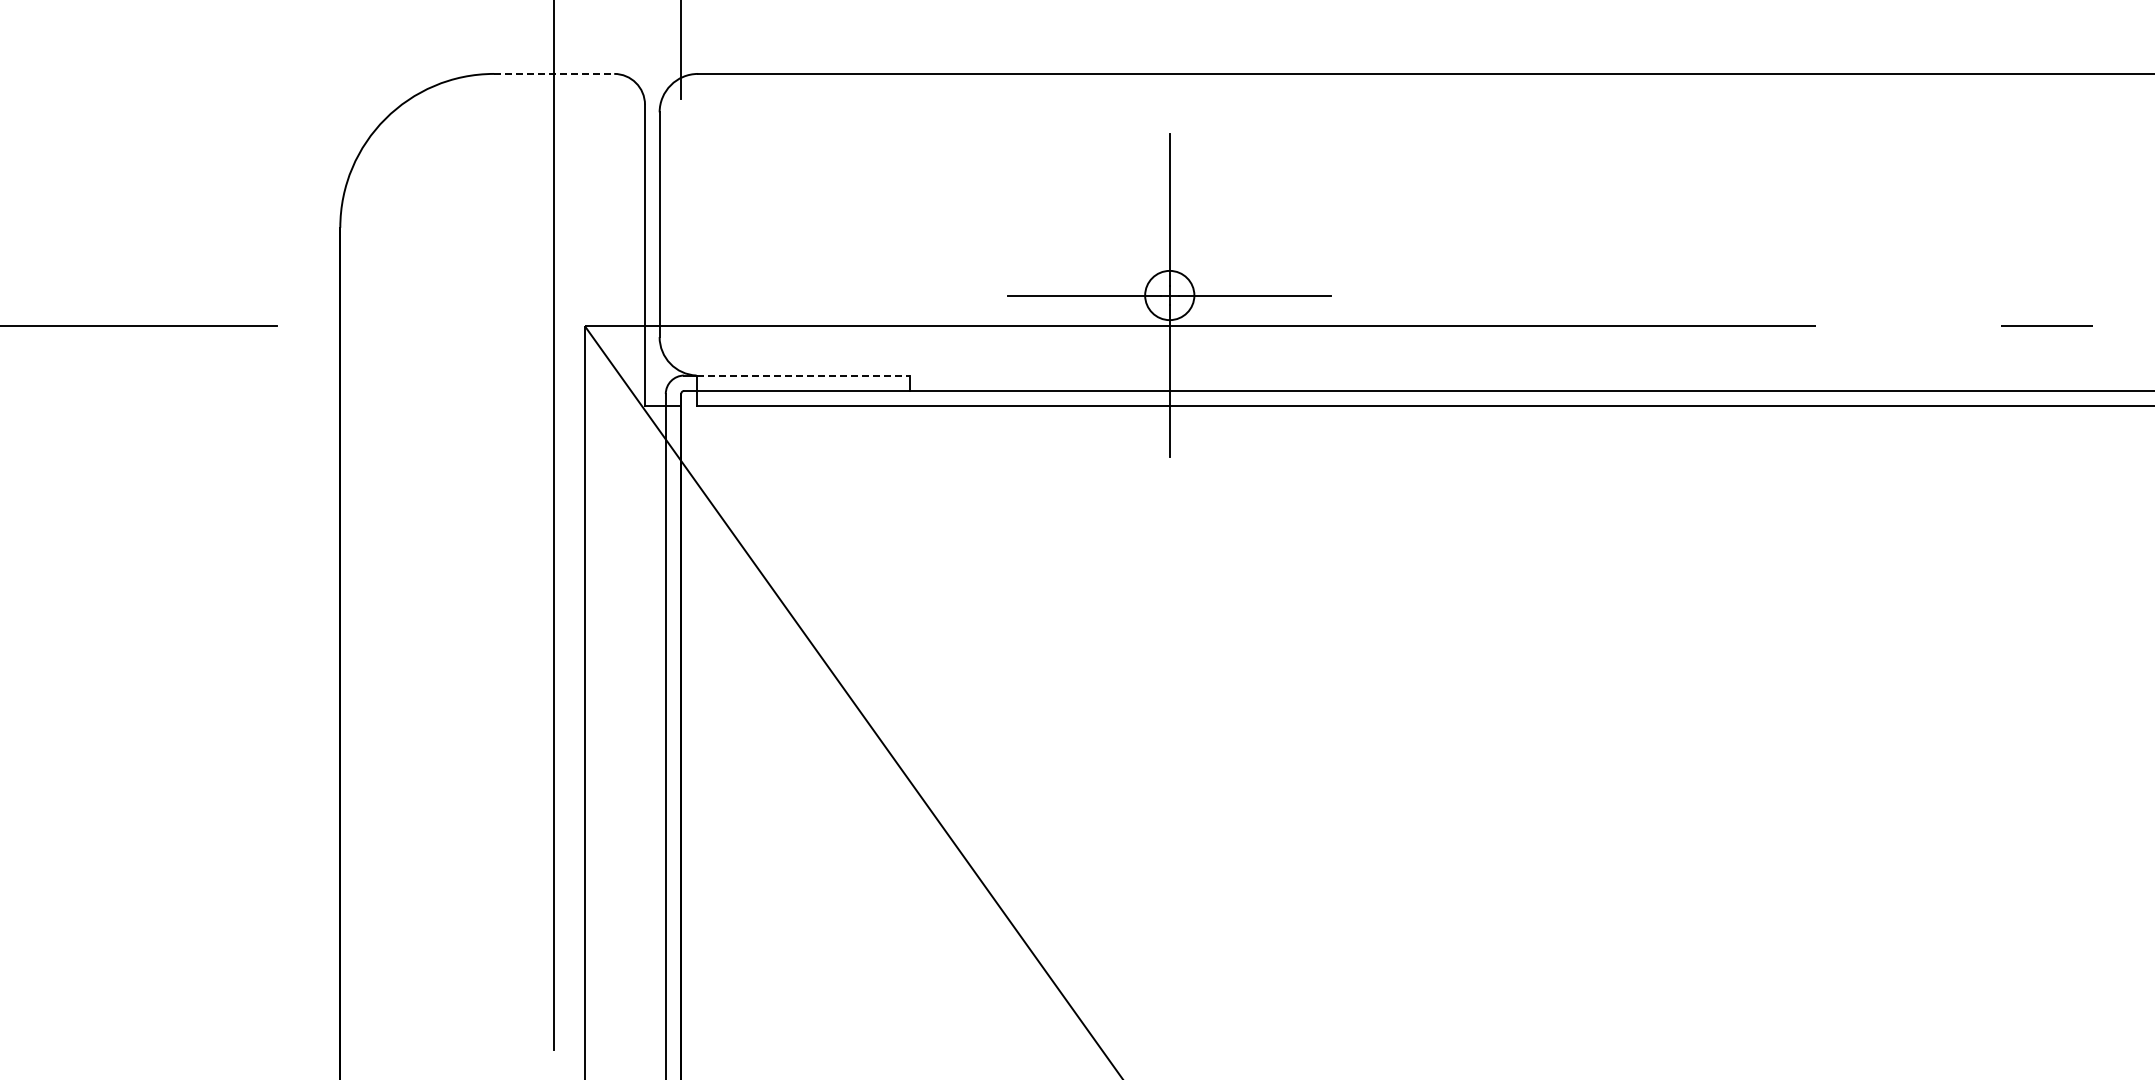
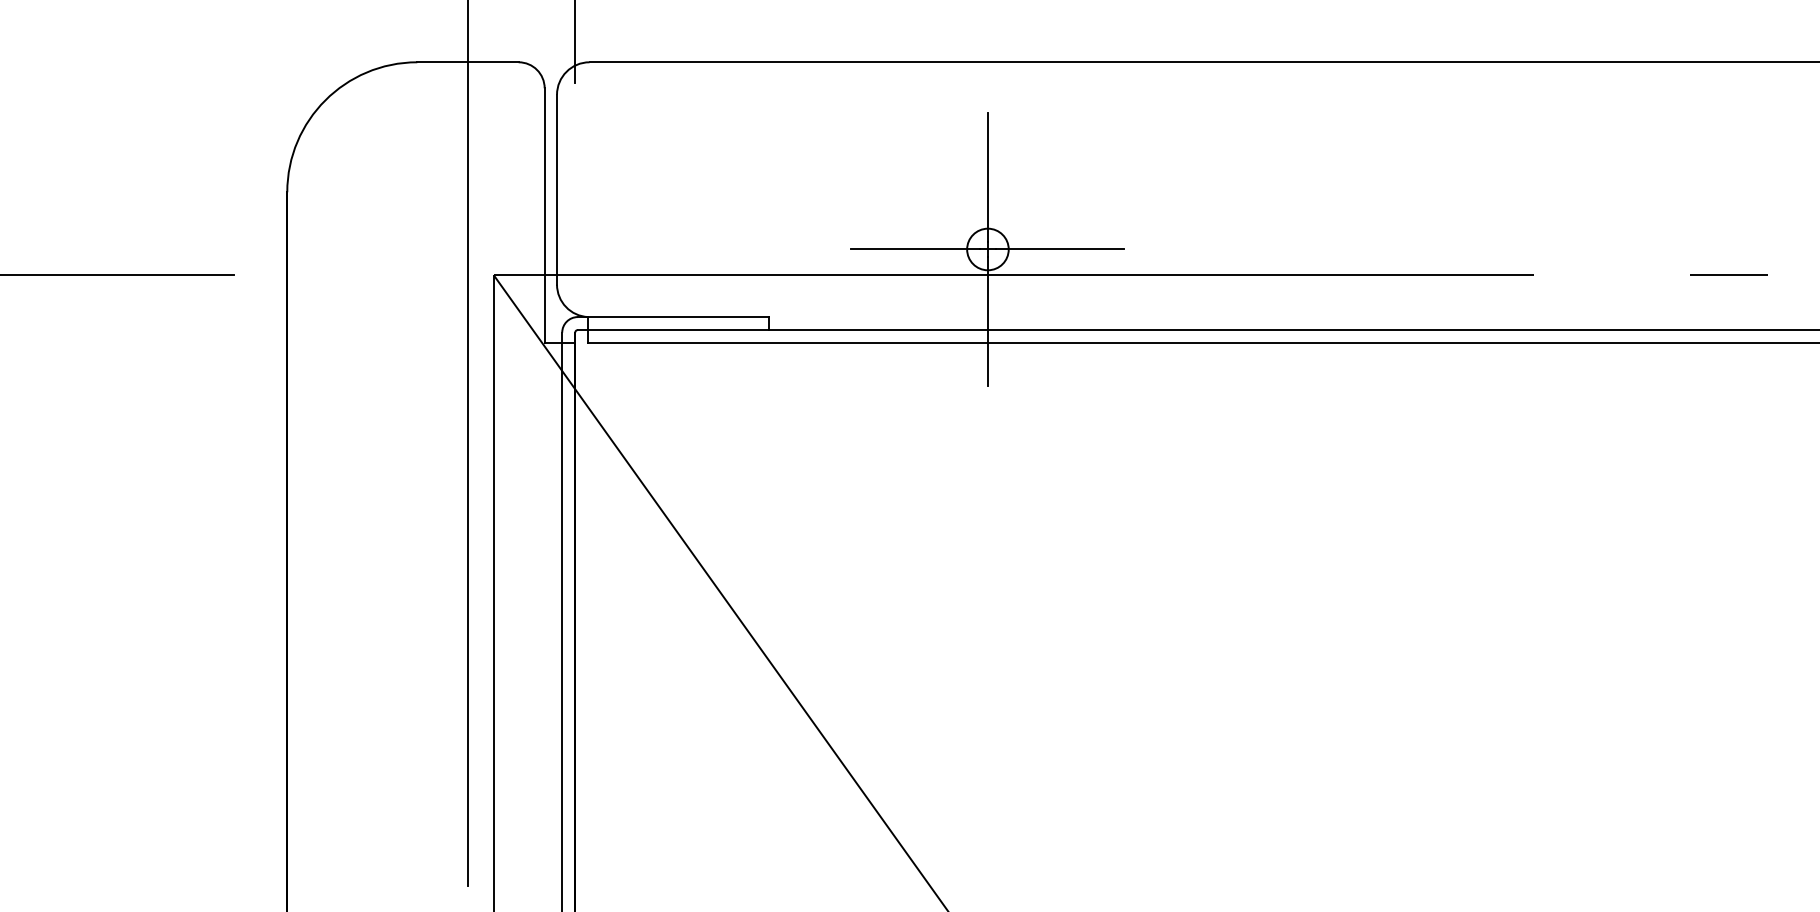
line: (554, 73) -> (468, 61), dashed -> solid
line: (803, 375) -> (678, 317), dashed -> solid

